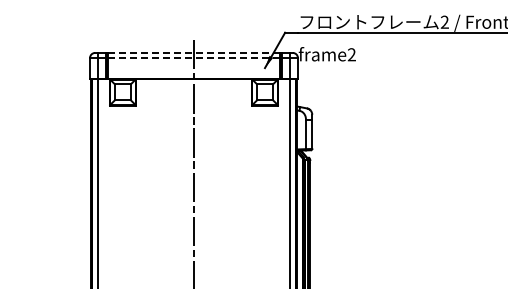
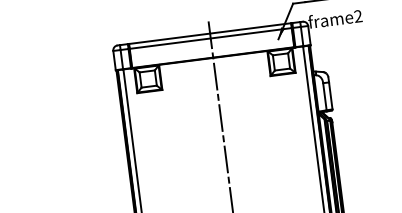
line: (193, 52) -> (209, 33), dashed -> solid
line: (193, 58) -> (210, 38), dashed -> solid

